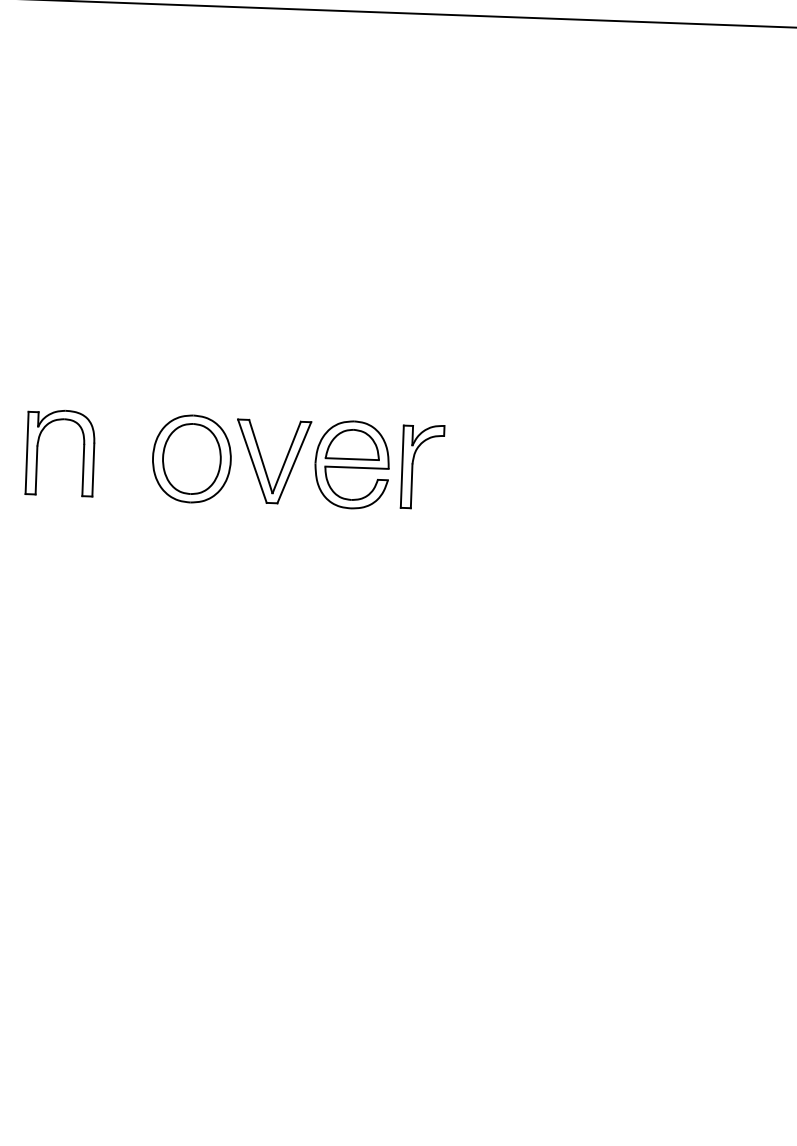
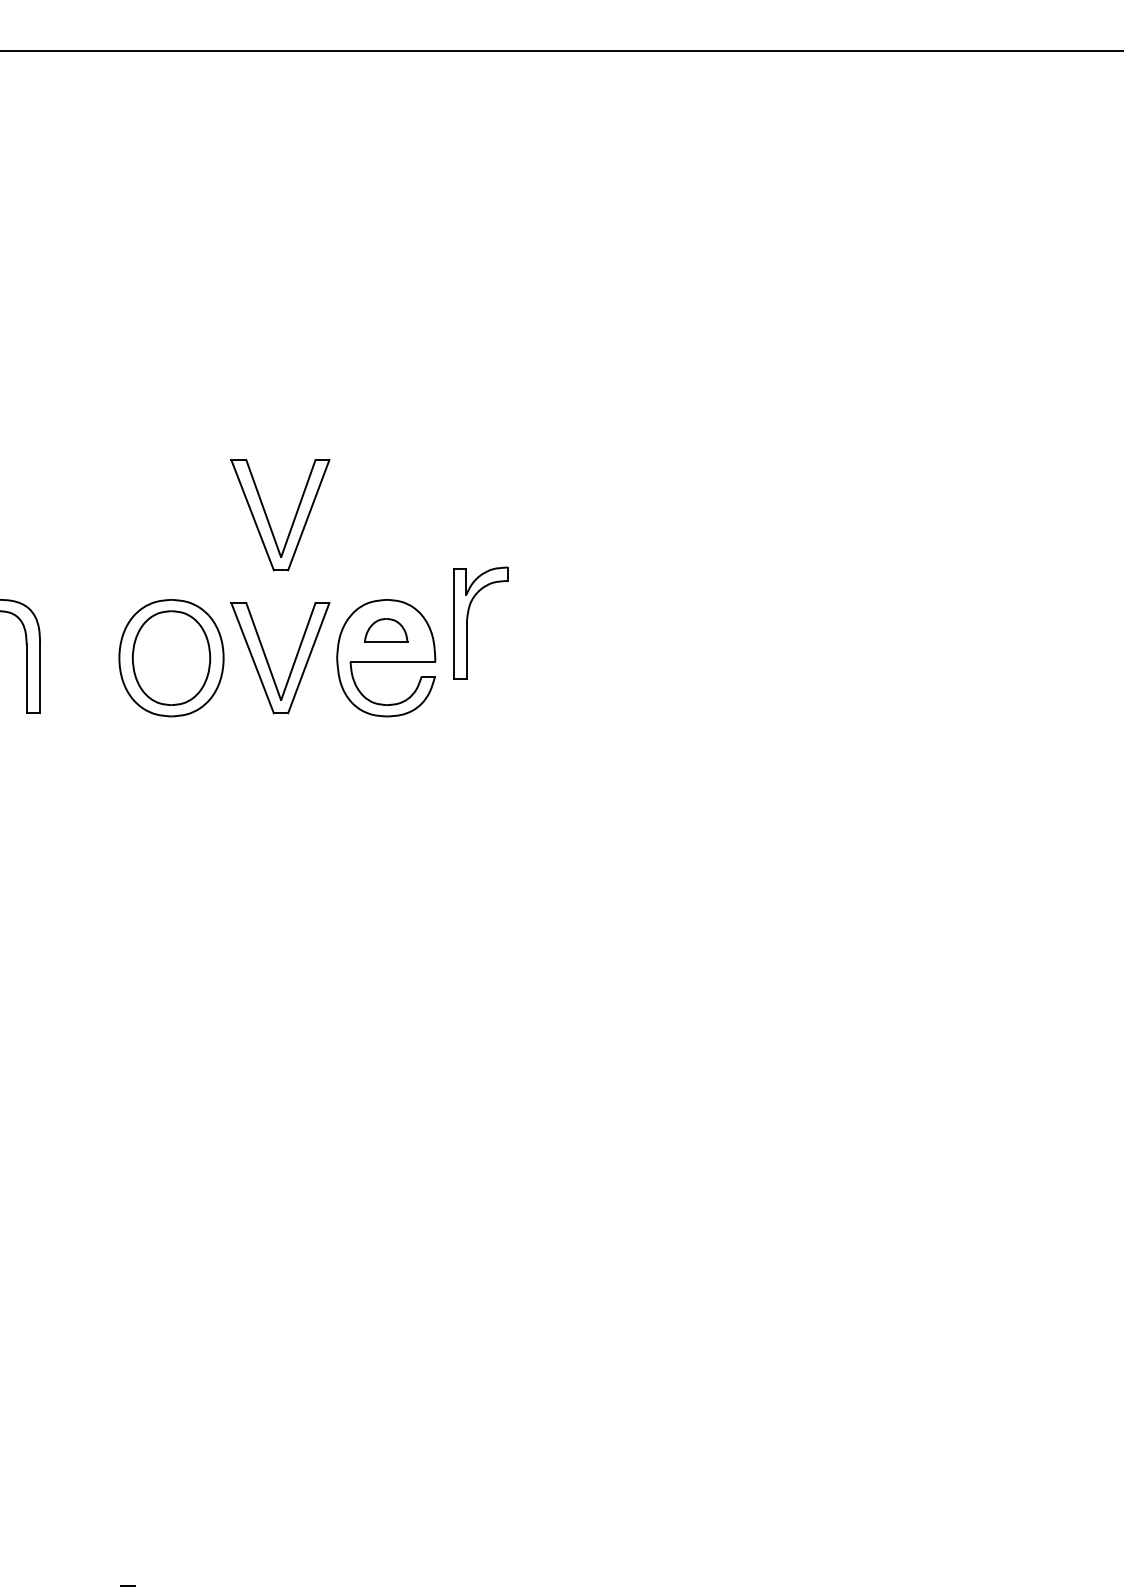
part: (268, 357) -> (268, 518), added
part: (352, 444) -> (385, 630), size x0.6
part: (413, 462) -> (468, 618), moved

